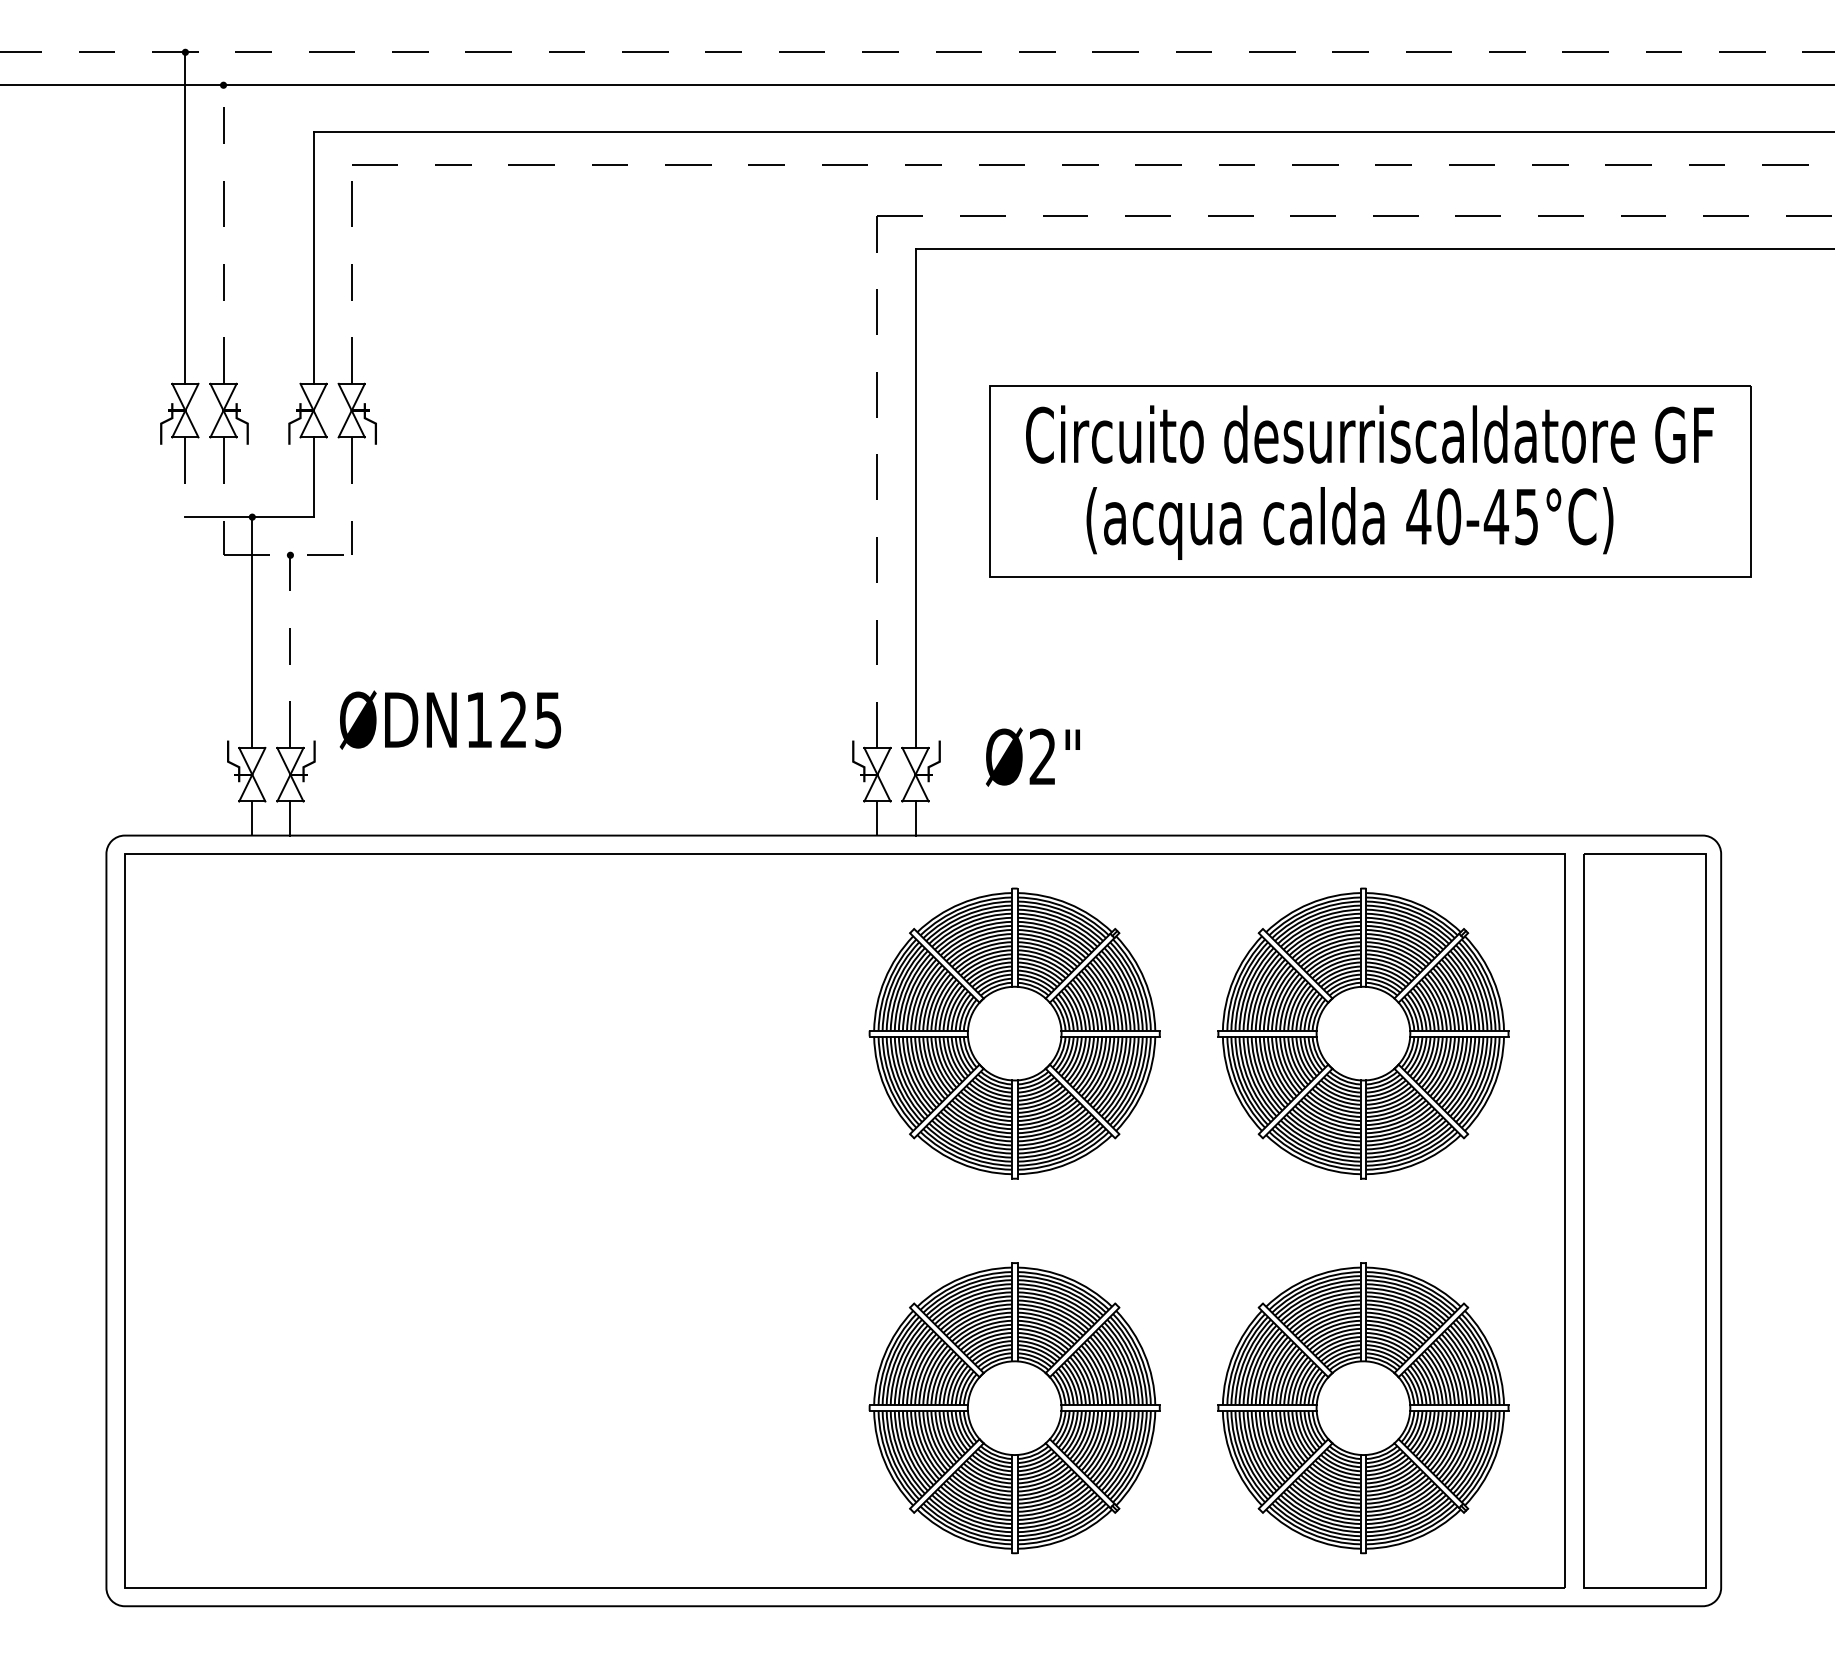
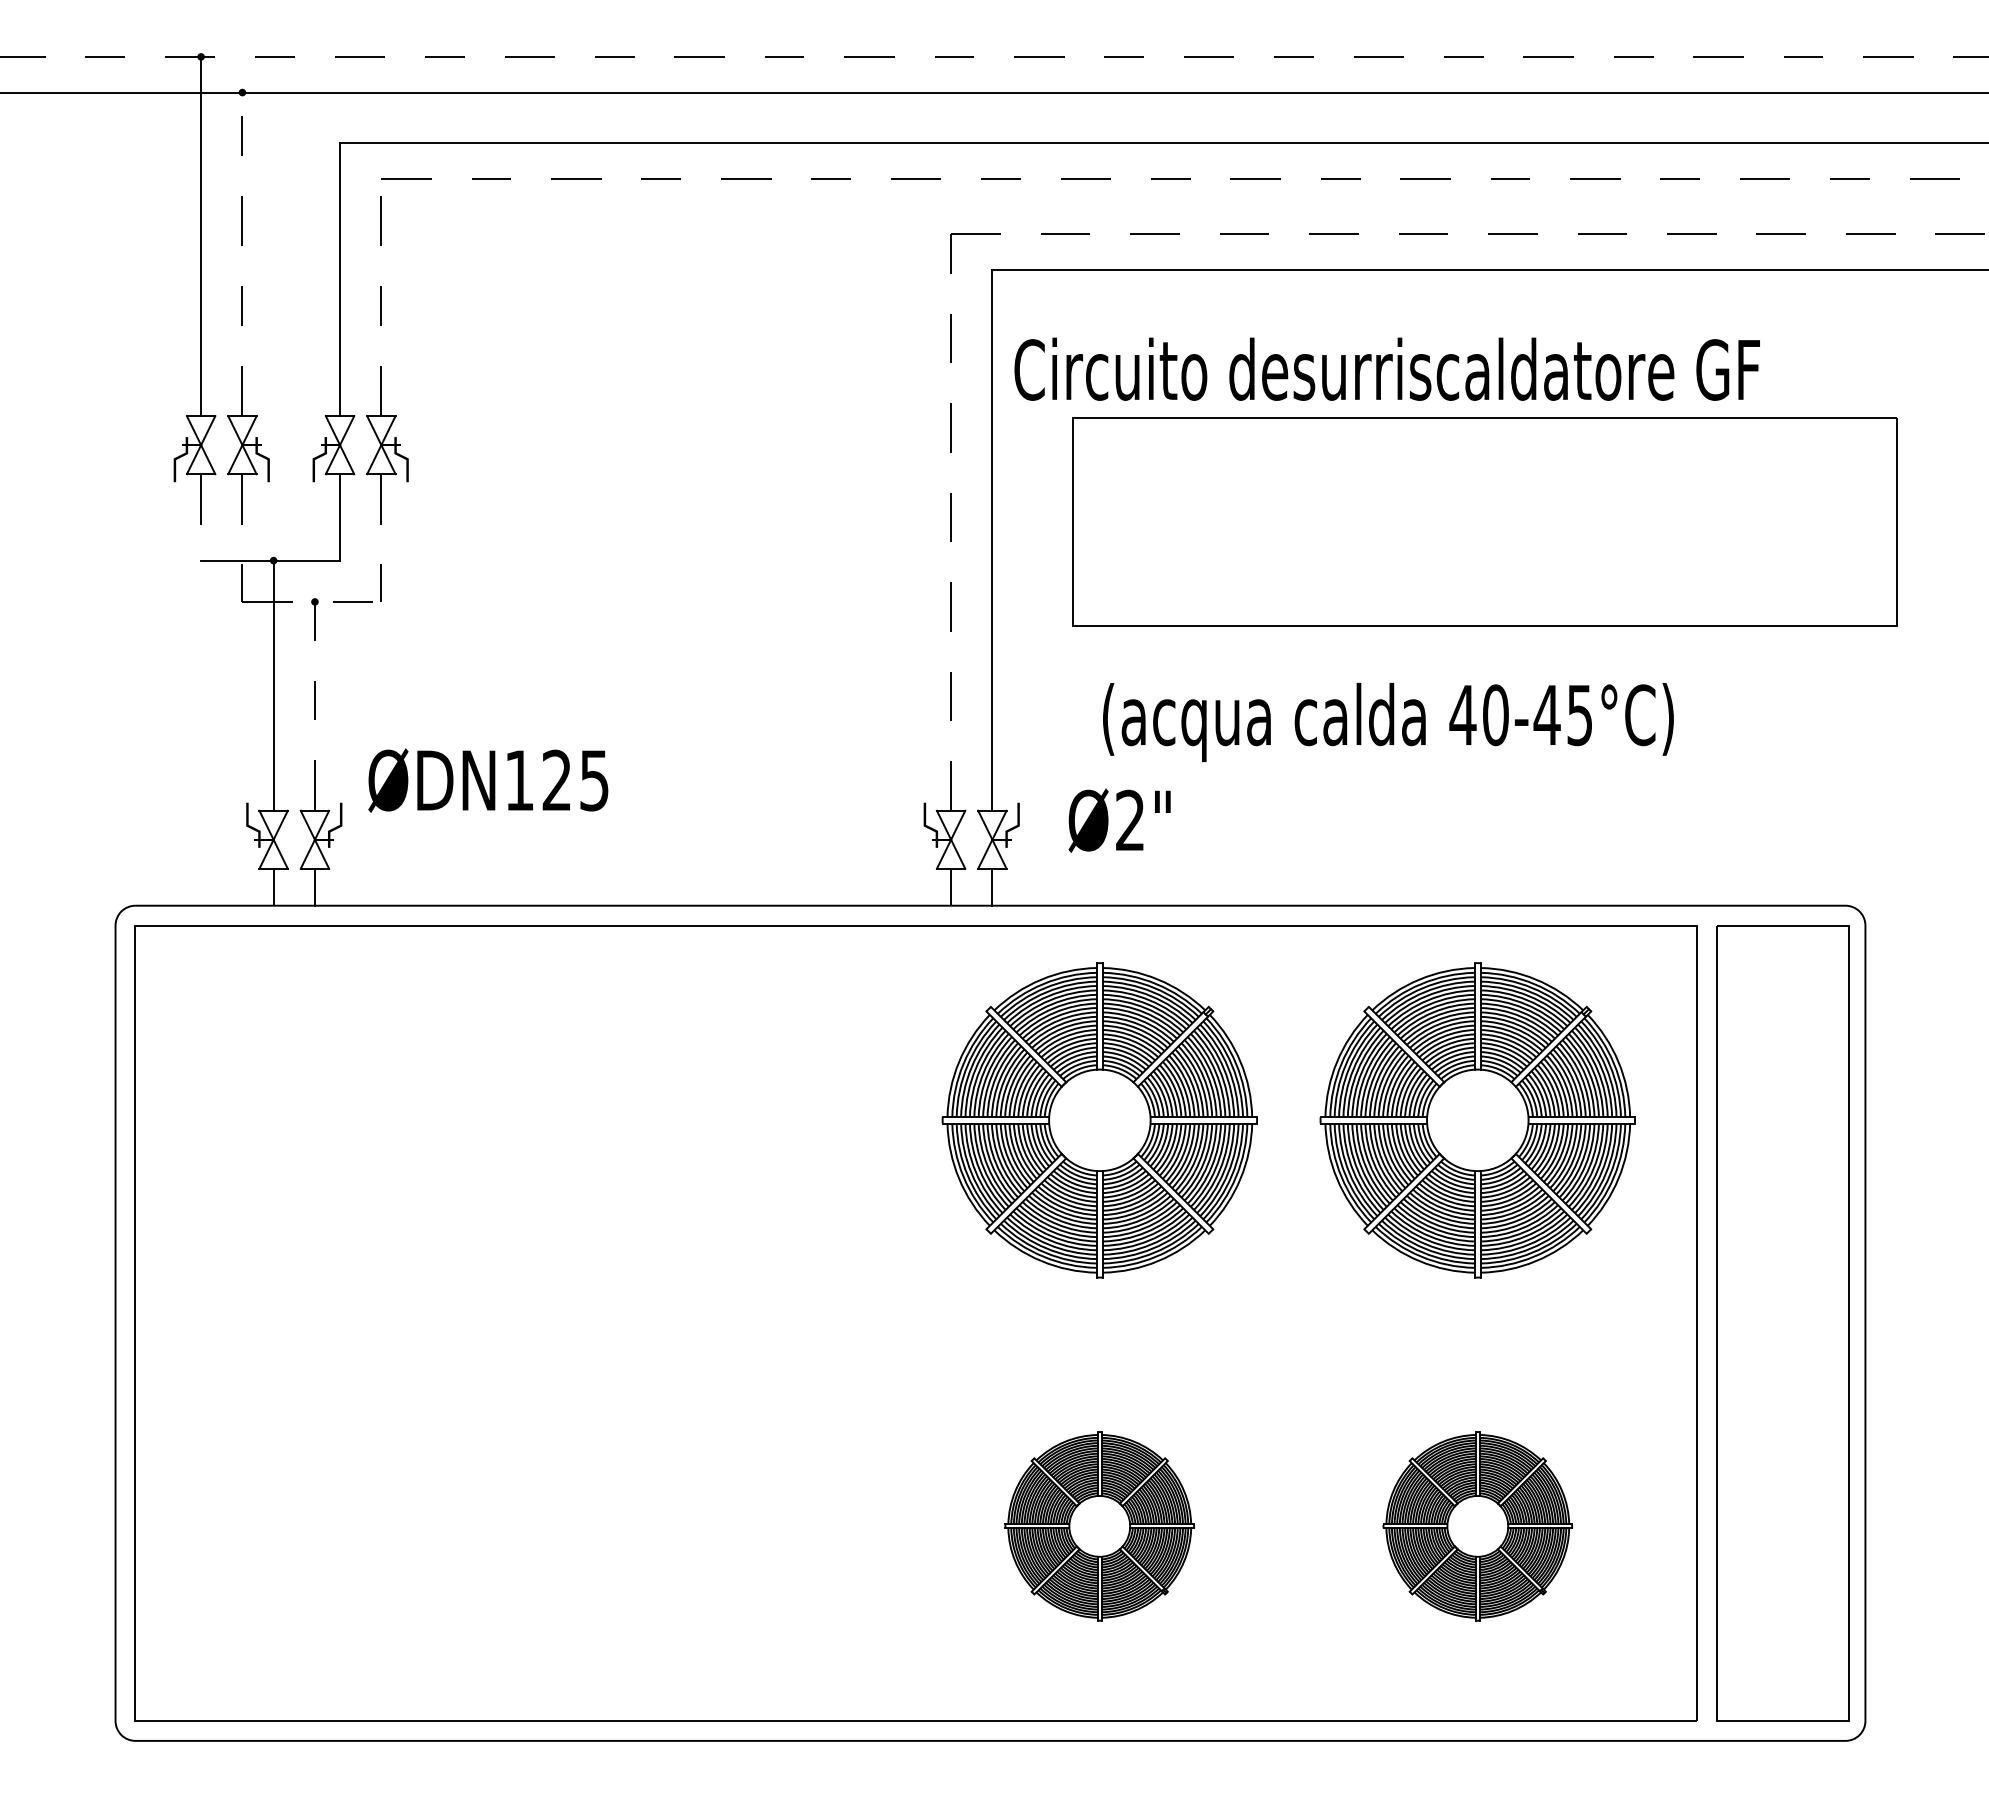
text: (1369, 434) -> (1386, 369), moved
text: (1349, 523) -> (1387, 722), moved
part: (1014, 1408) -> (1099, 1526), size x0.6
part: (1363, 1408) -> (1477, 1526), size x0.6

